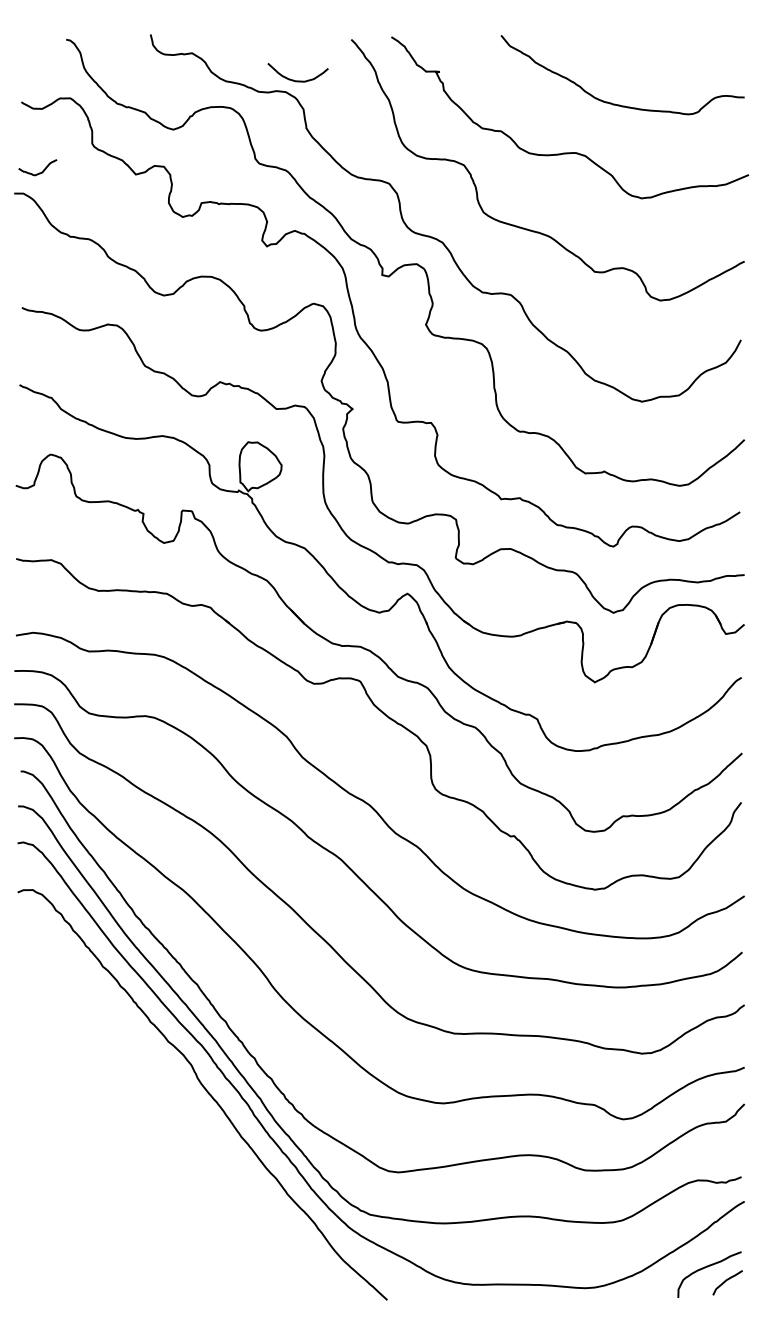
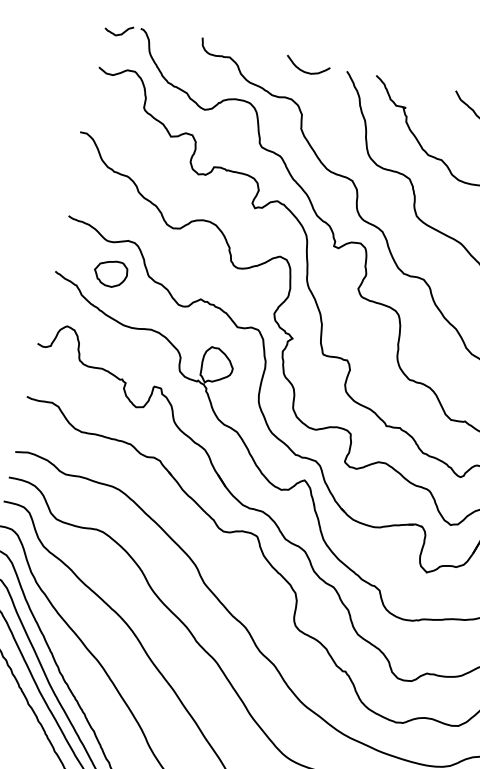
curve: (297, 80) -> (306, 71), moved
curve: (39, 172) -> (119, 34), moved
part: (93, 372) -> (110, 273), added

